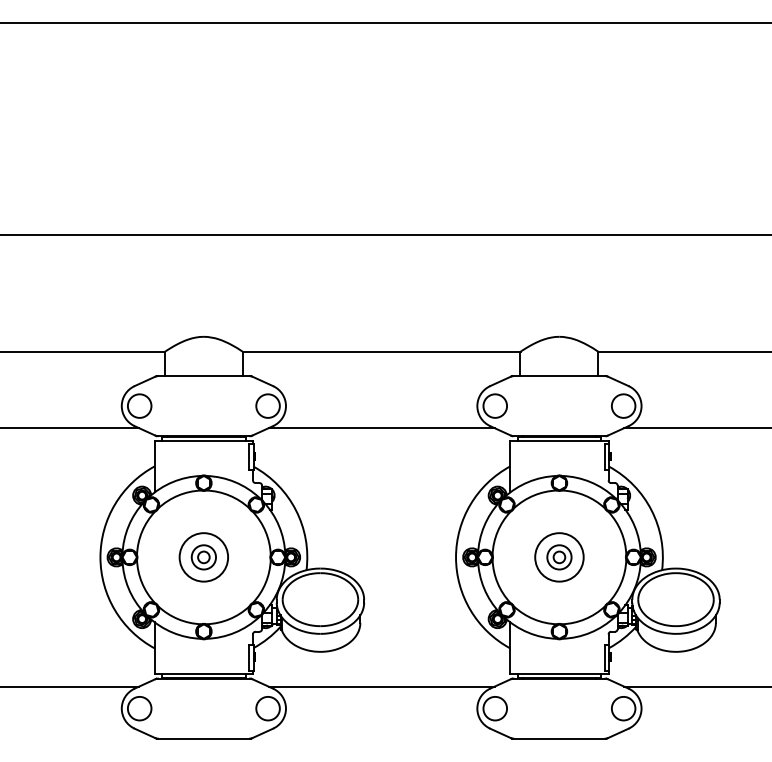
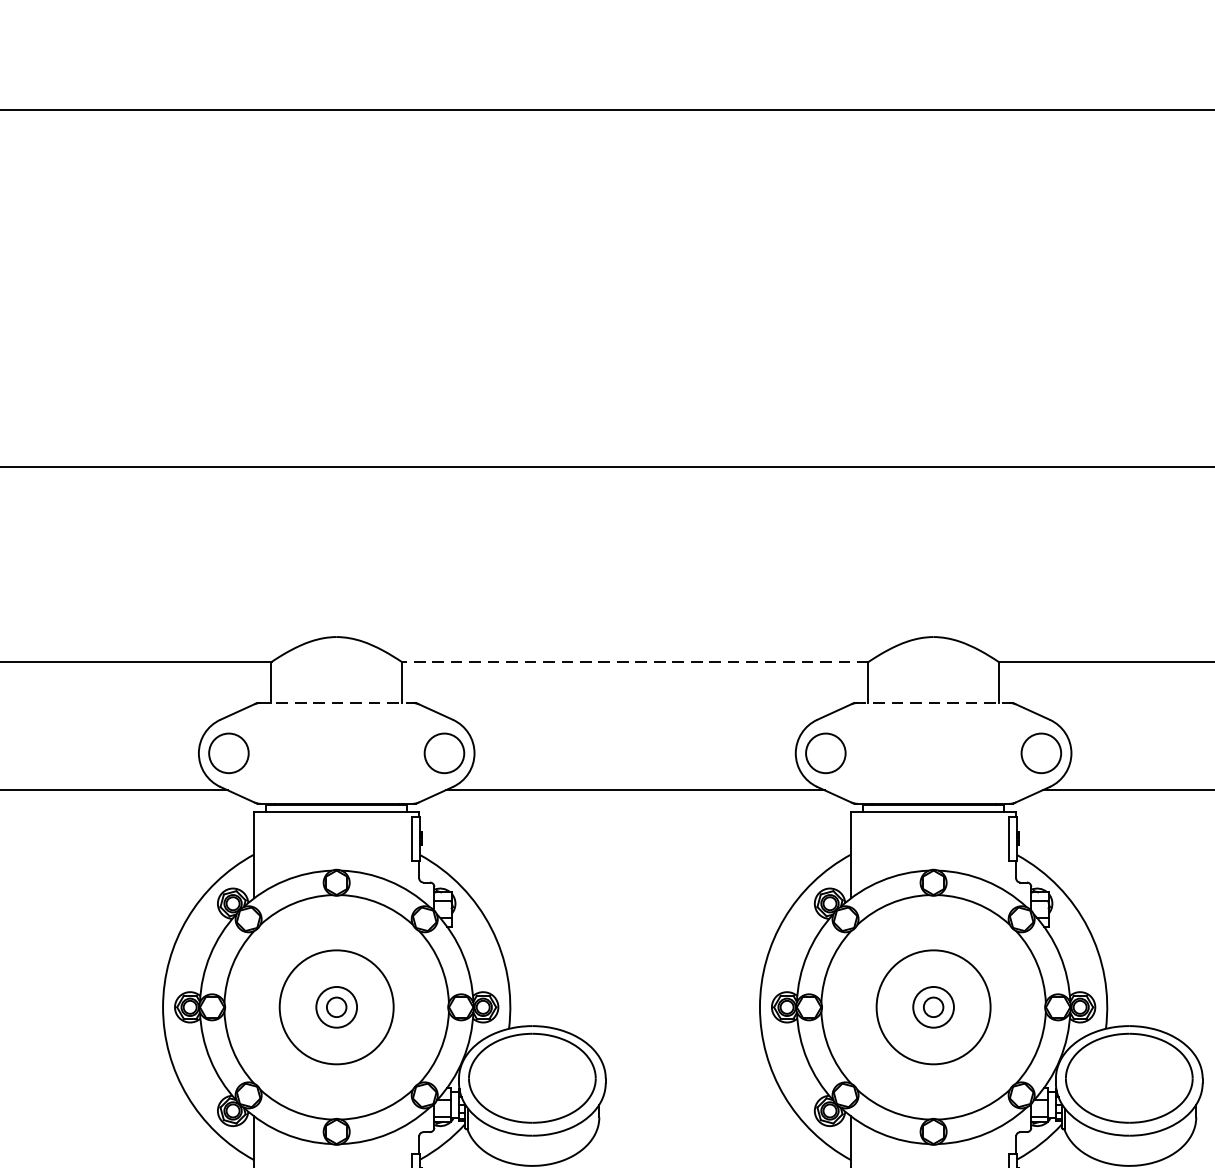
line: (381, 351) -> (634, 661), solid -> dashed
line: (203, 376) -> (336, 703), solid -> dashed
line: (559, 376) -> (933, 703), solid -> dashed
circle: (203, 557) -> (336, 1007), size x1.4
circle: (559, 557) -> (933, 1007), size x1.4

